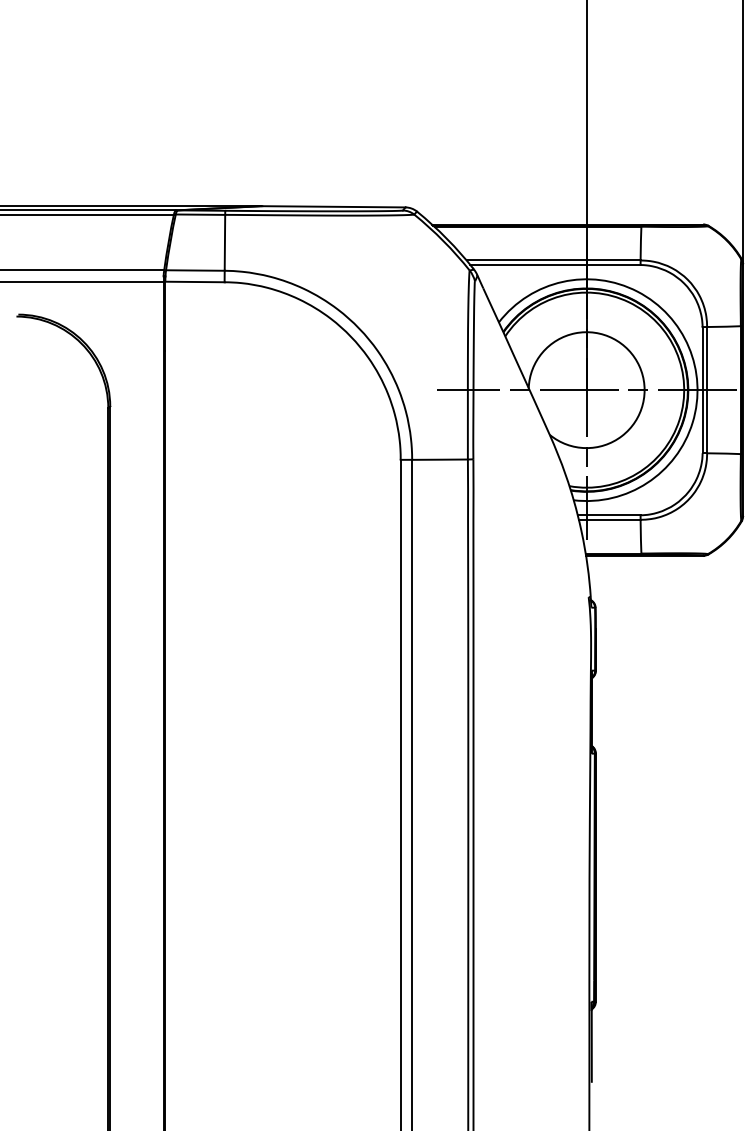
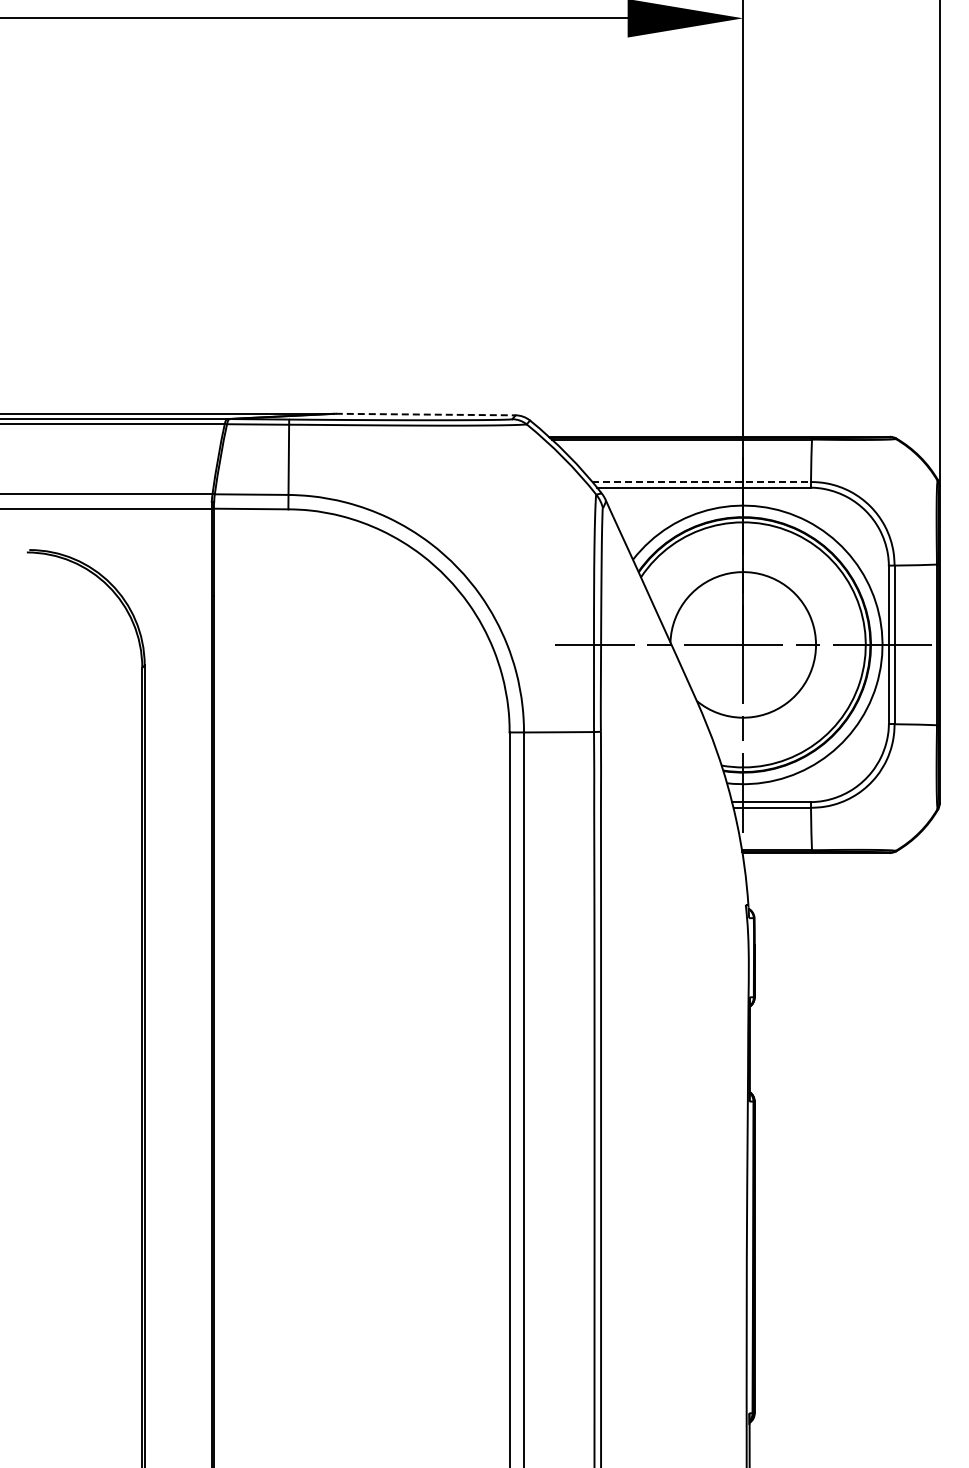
line: (333, 206) -> (425, 414), solid -> dashed
line: (554, 260) -> (702, 481), solid -> dashed

